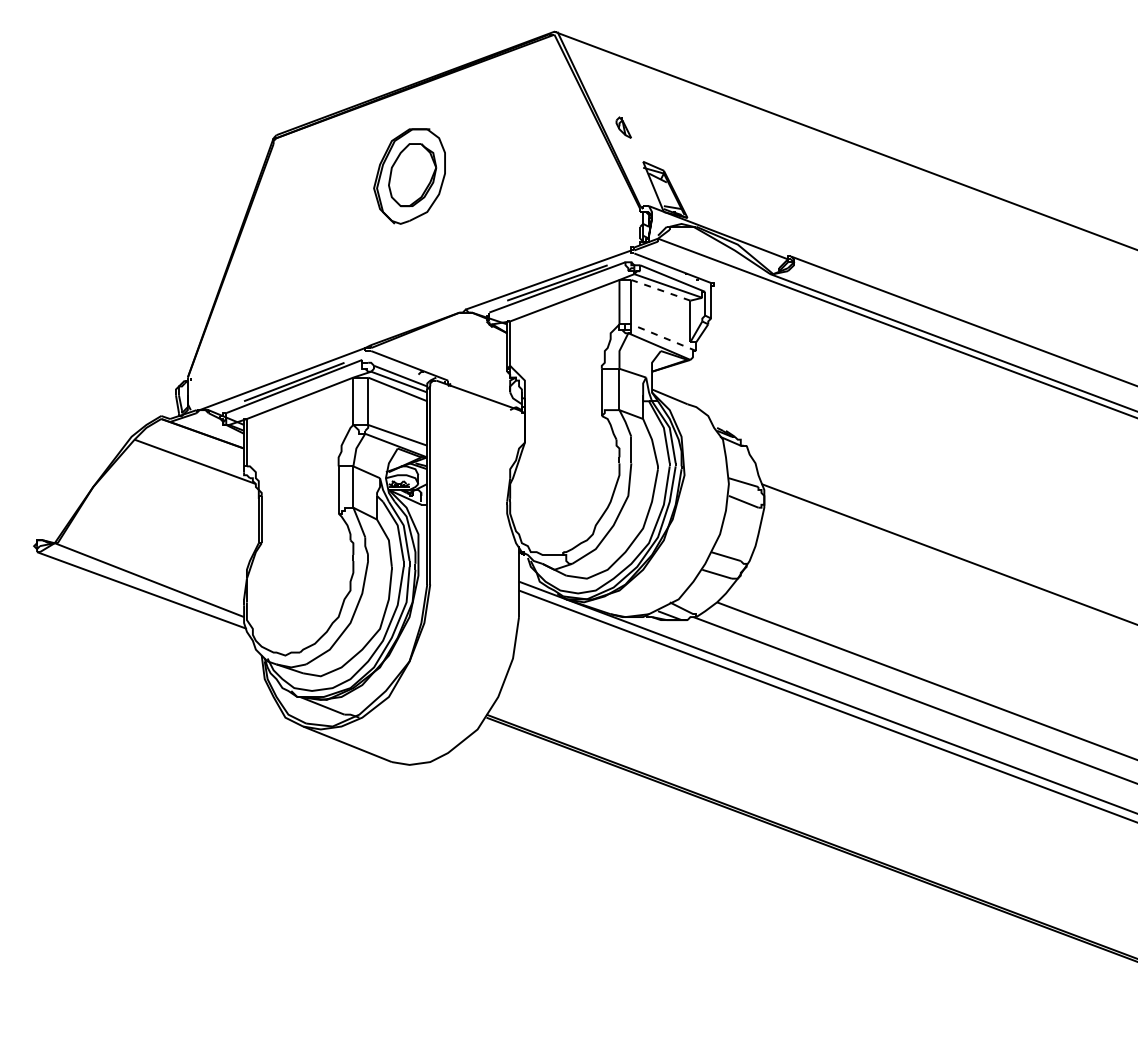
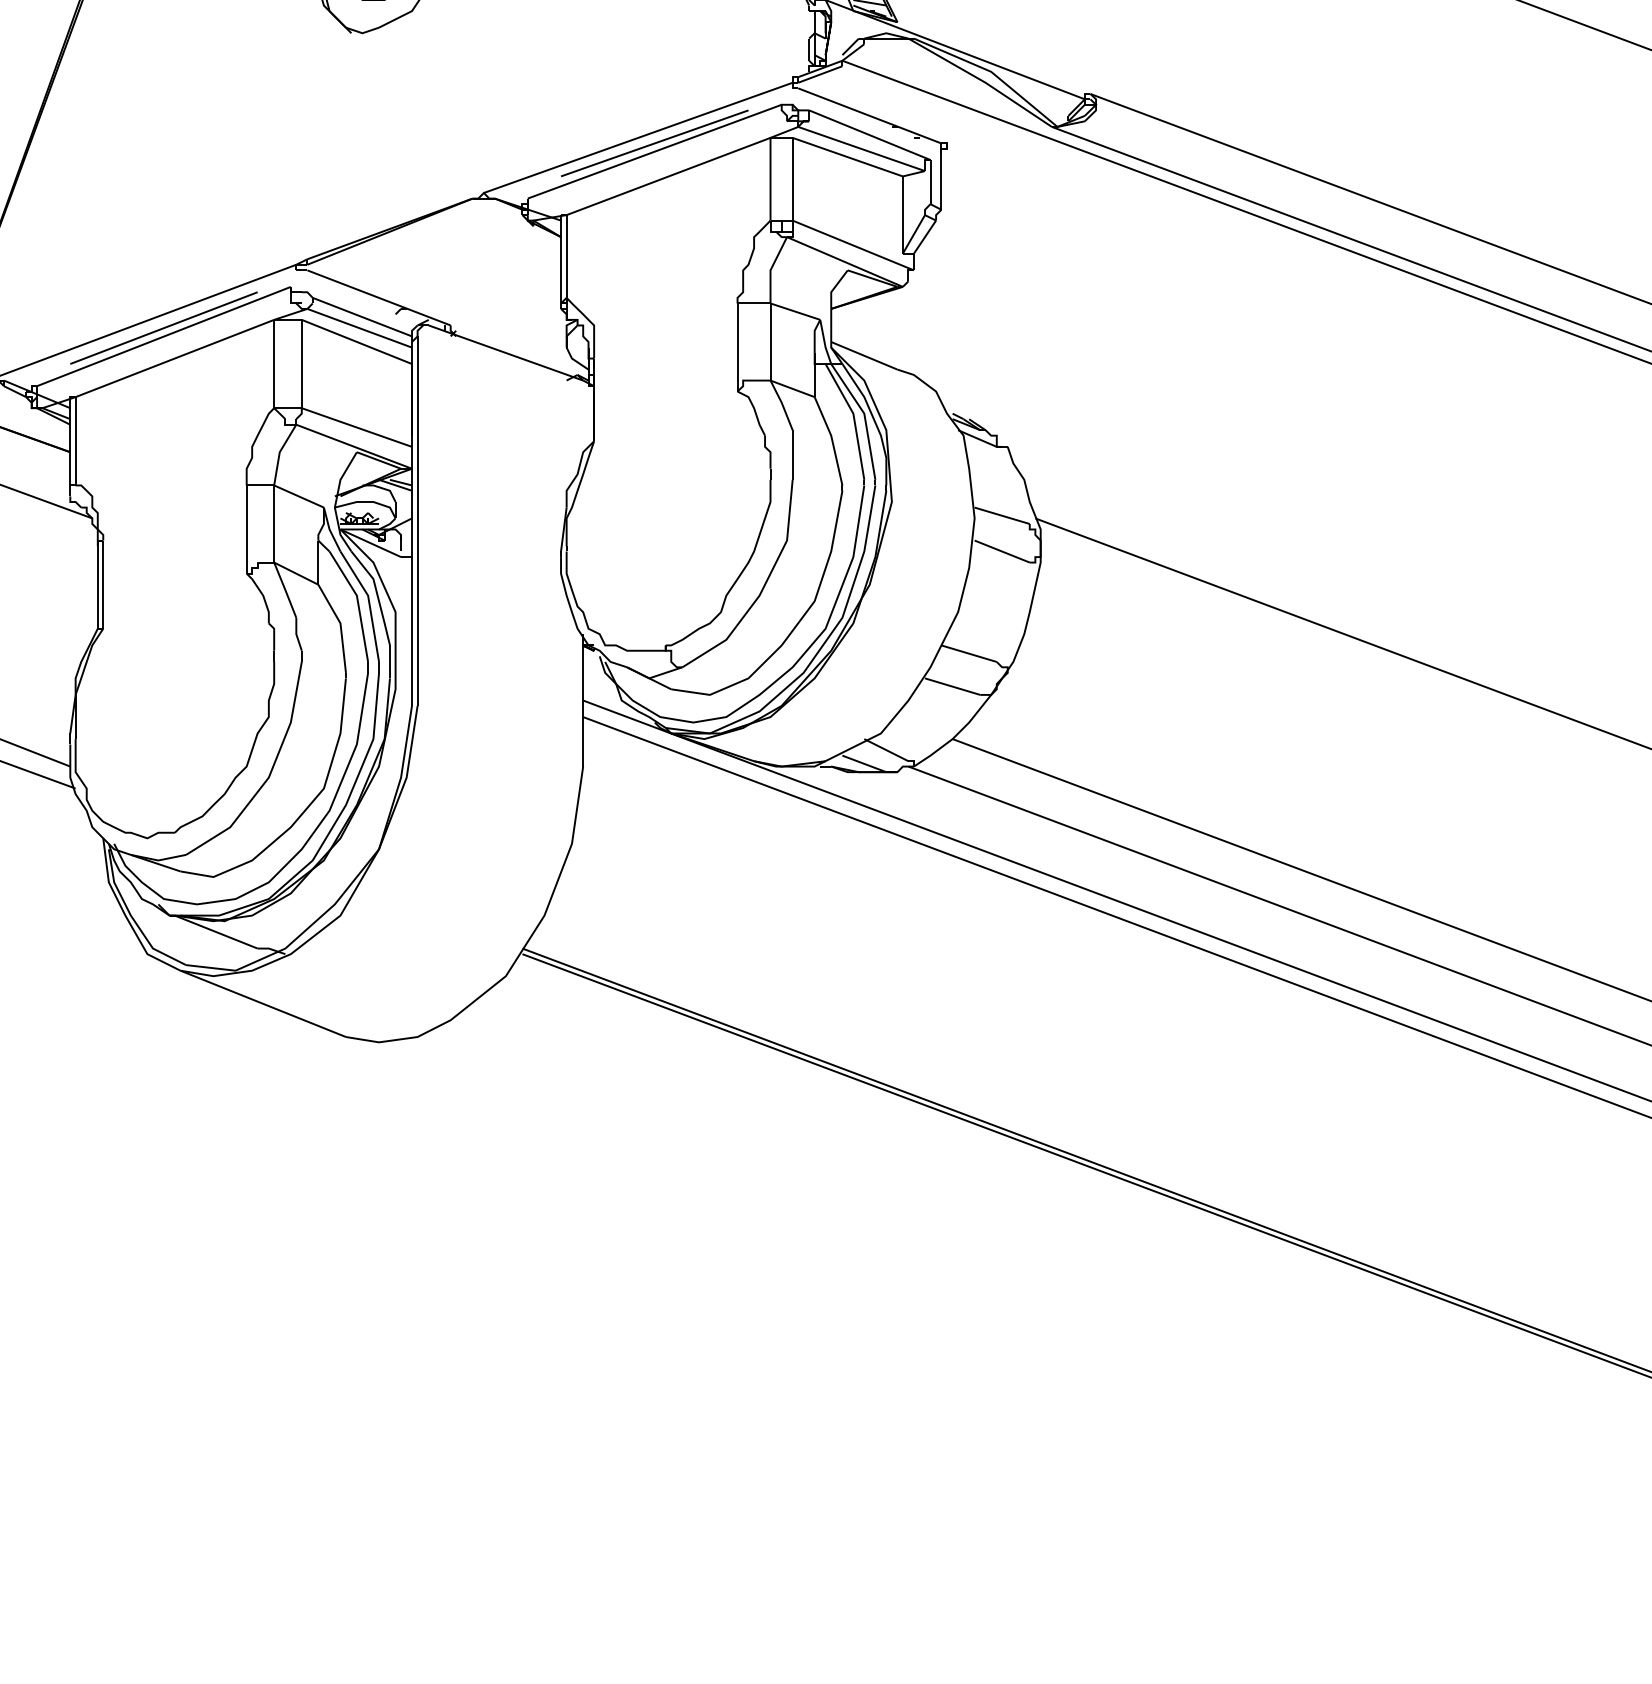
line: (660, 290) -> (847, 157), dashed -> solid
line: (663, 337) -> (852, 245), dashed -> solid

